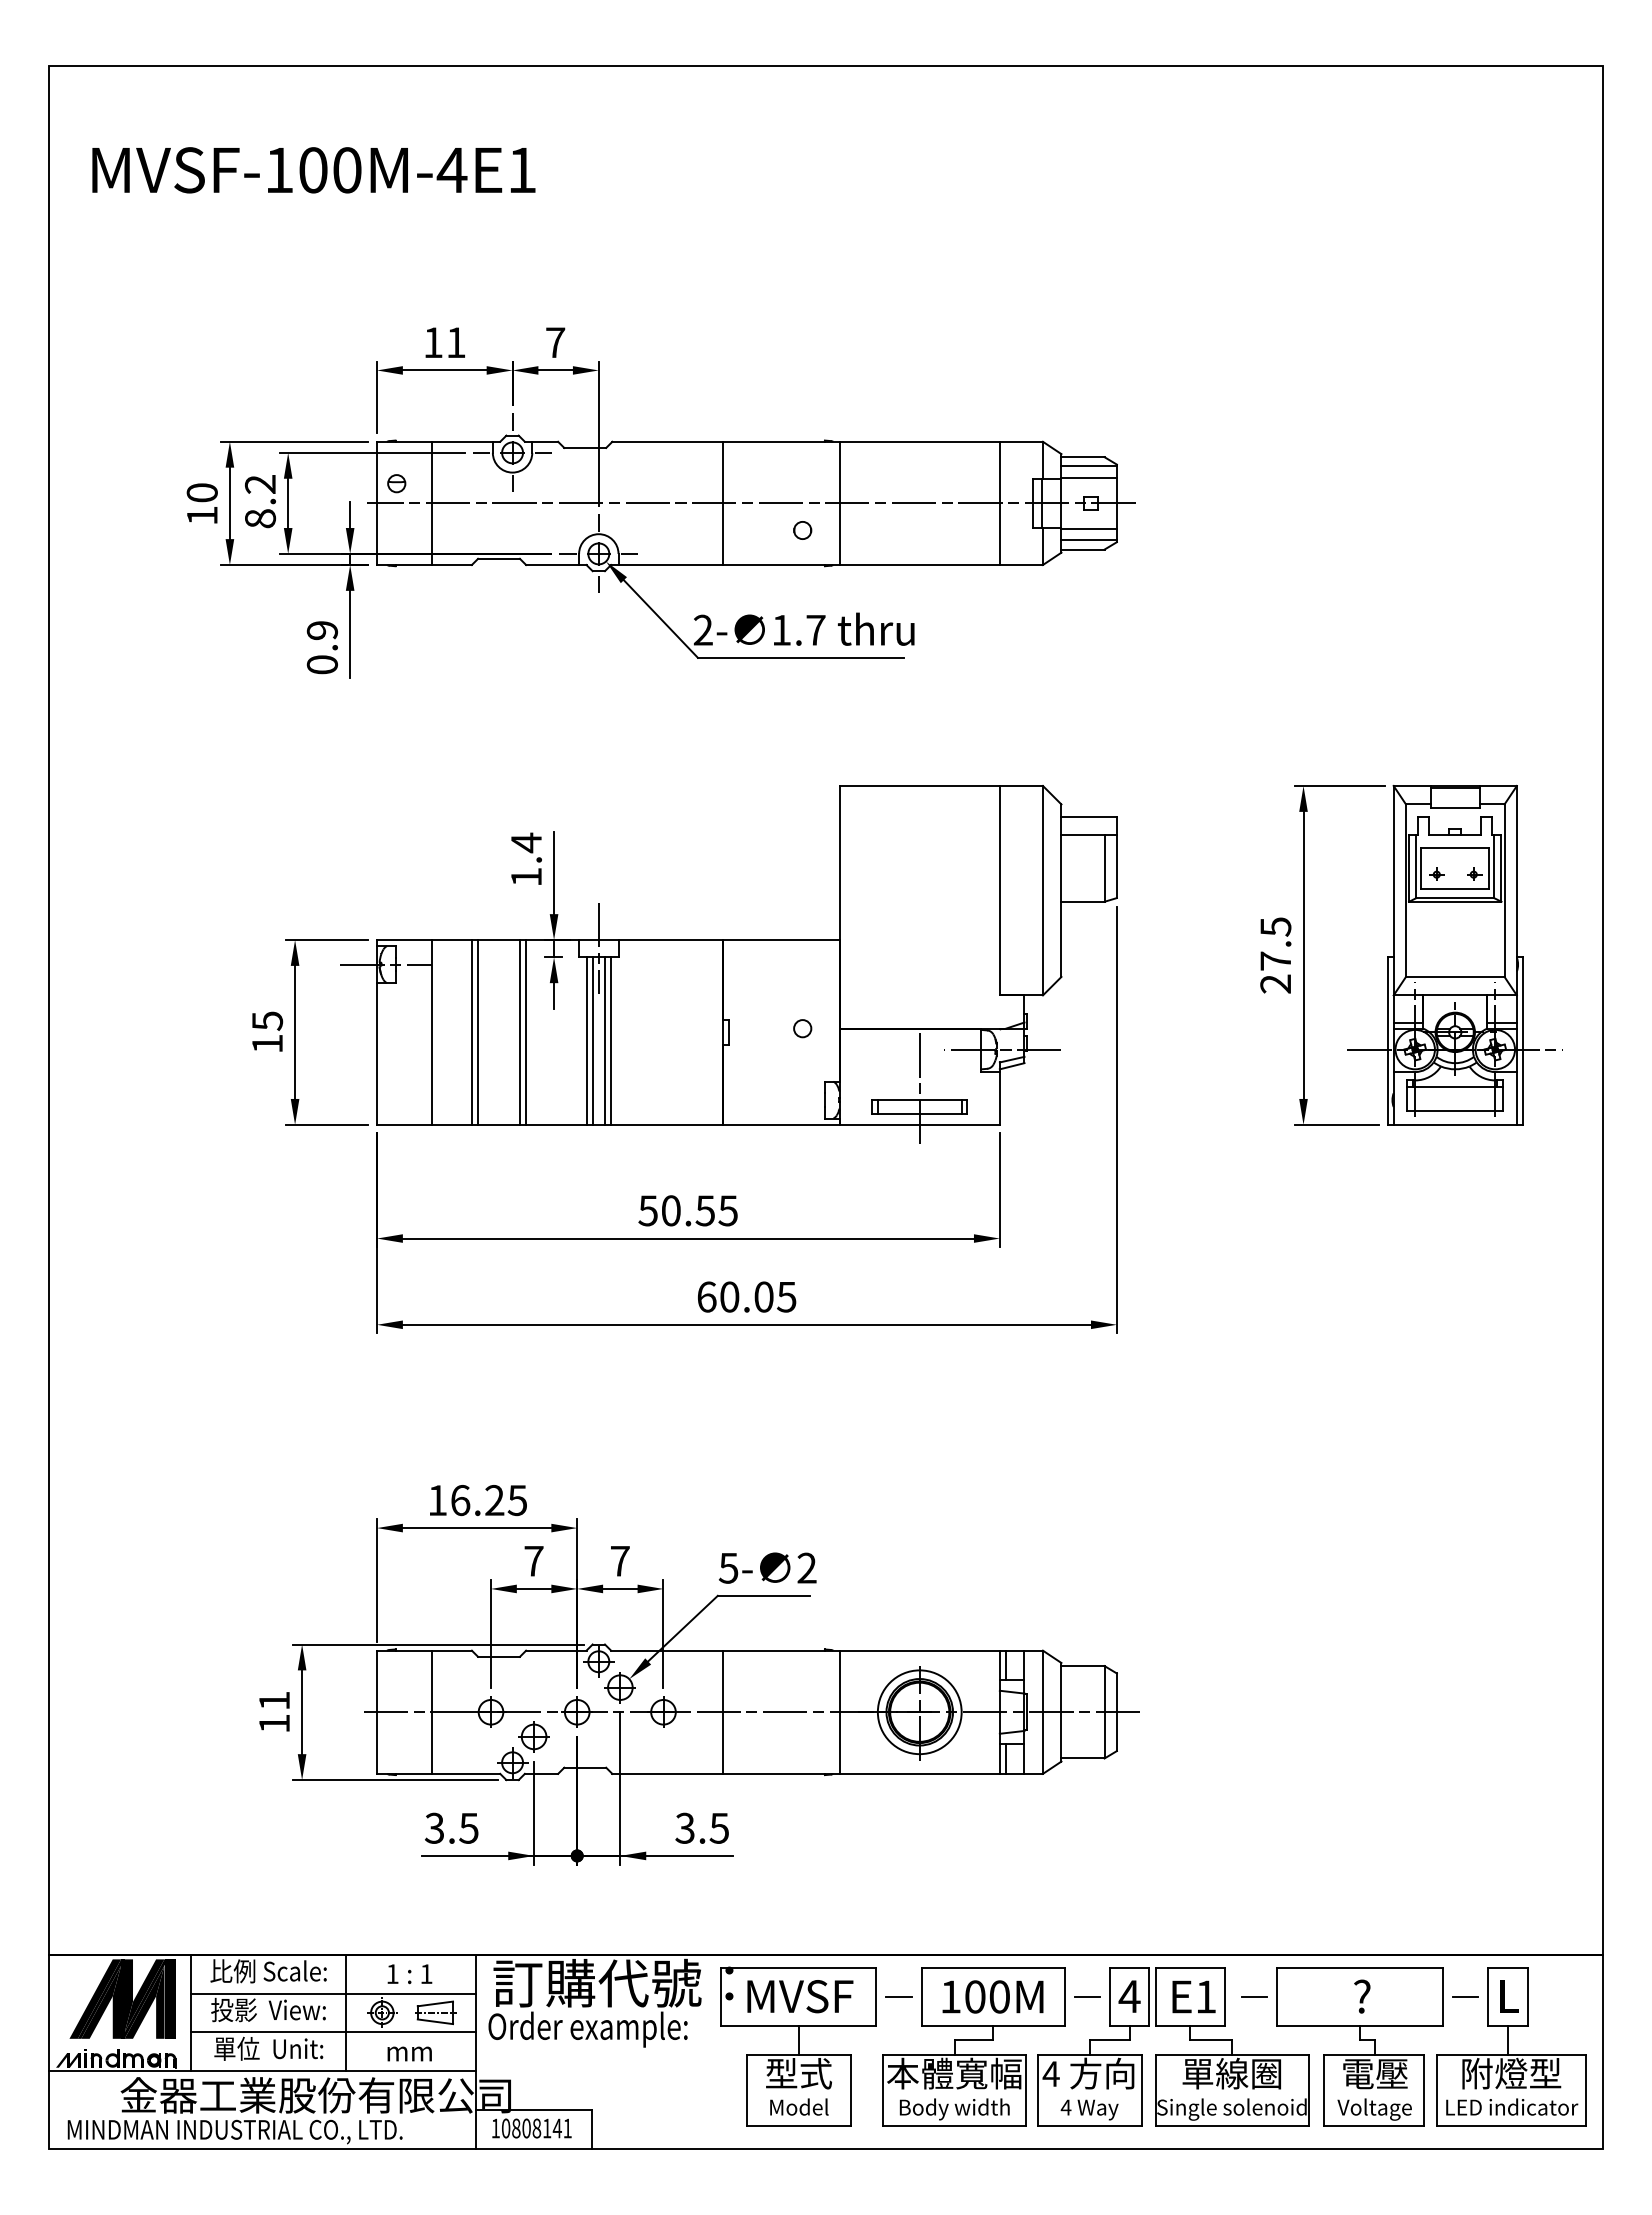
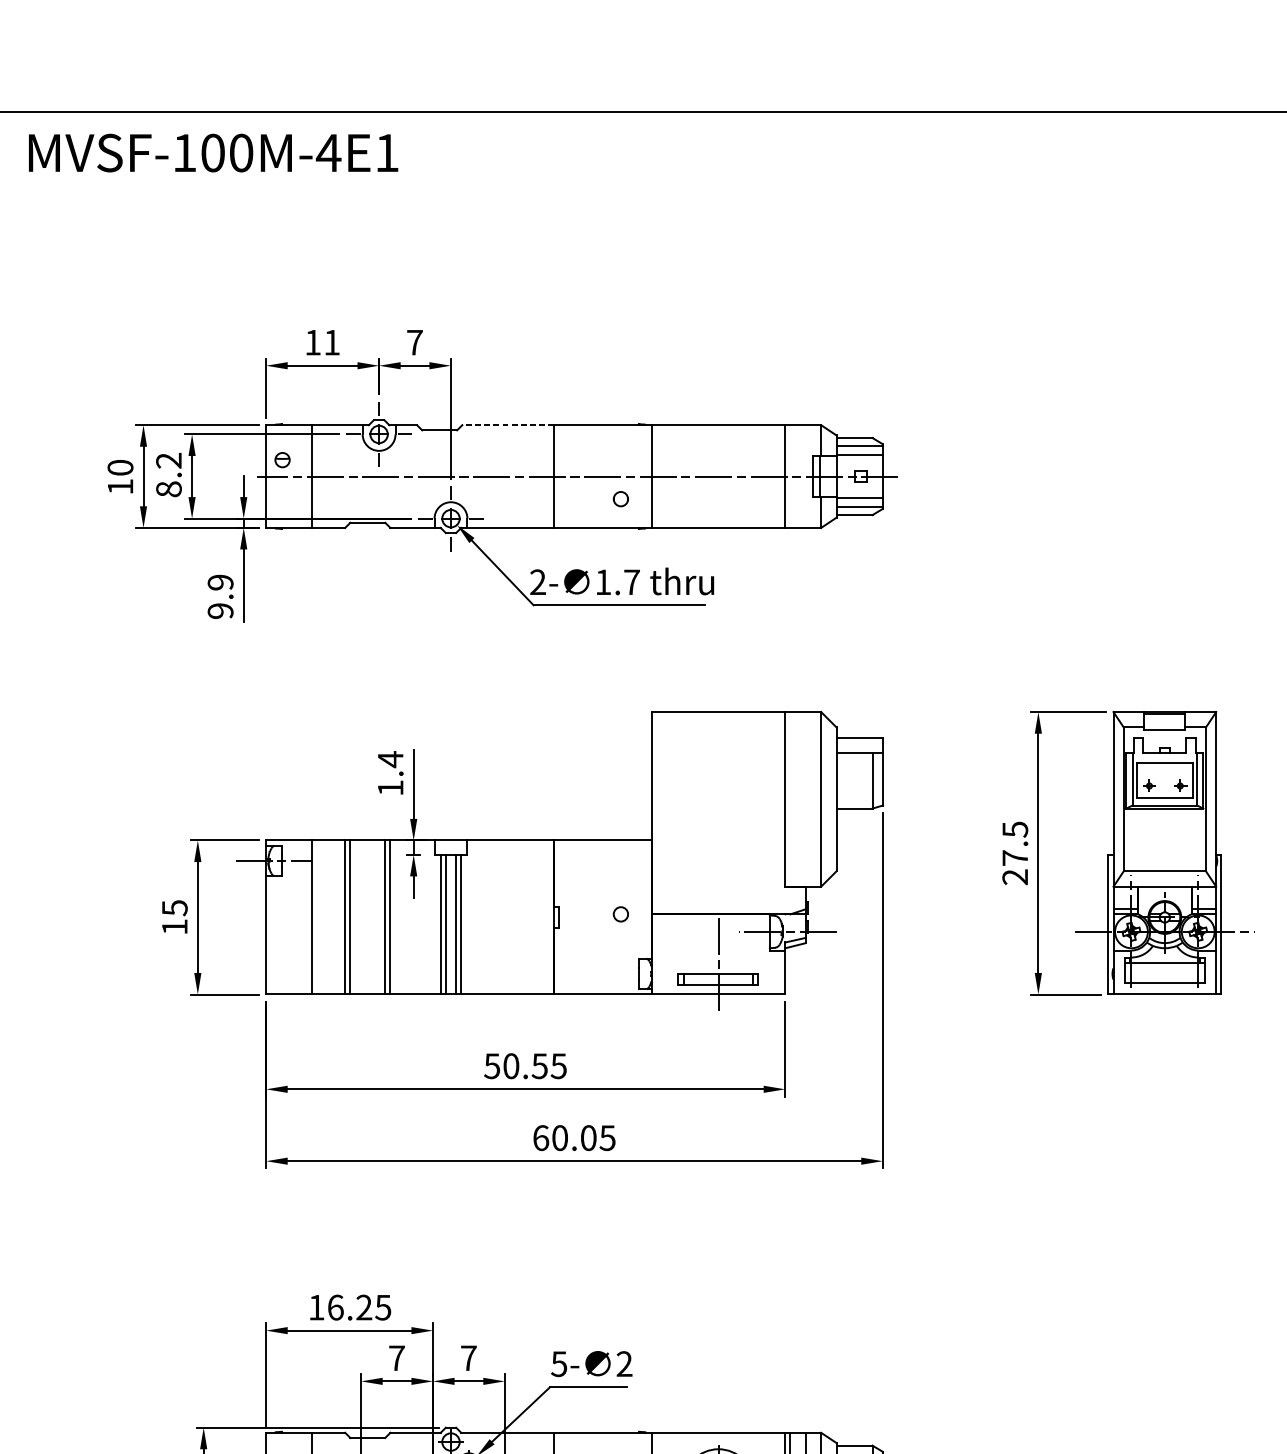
text: (313, 170) -> (213, 153), moved
line: (667, 441) -> (508, 424), solid -> dashed
text: (322, 664) -> (220, 610), 0.9 -> 9.9
line: (598, 948) -> (450, 847), removed

